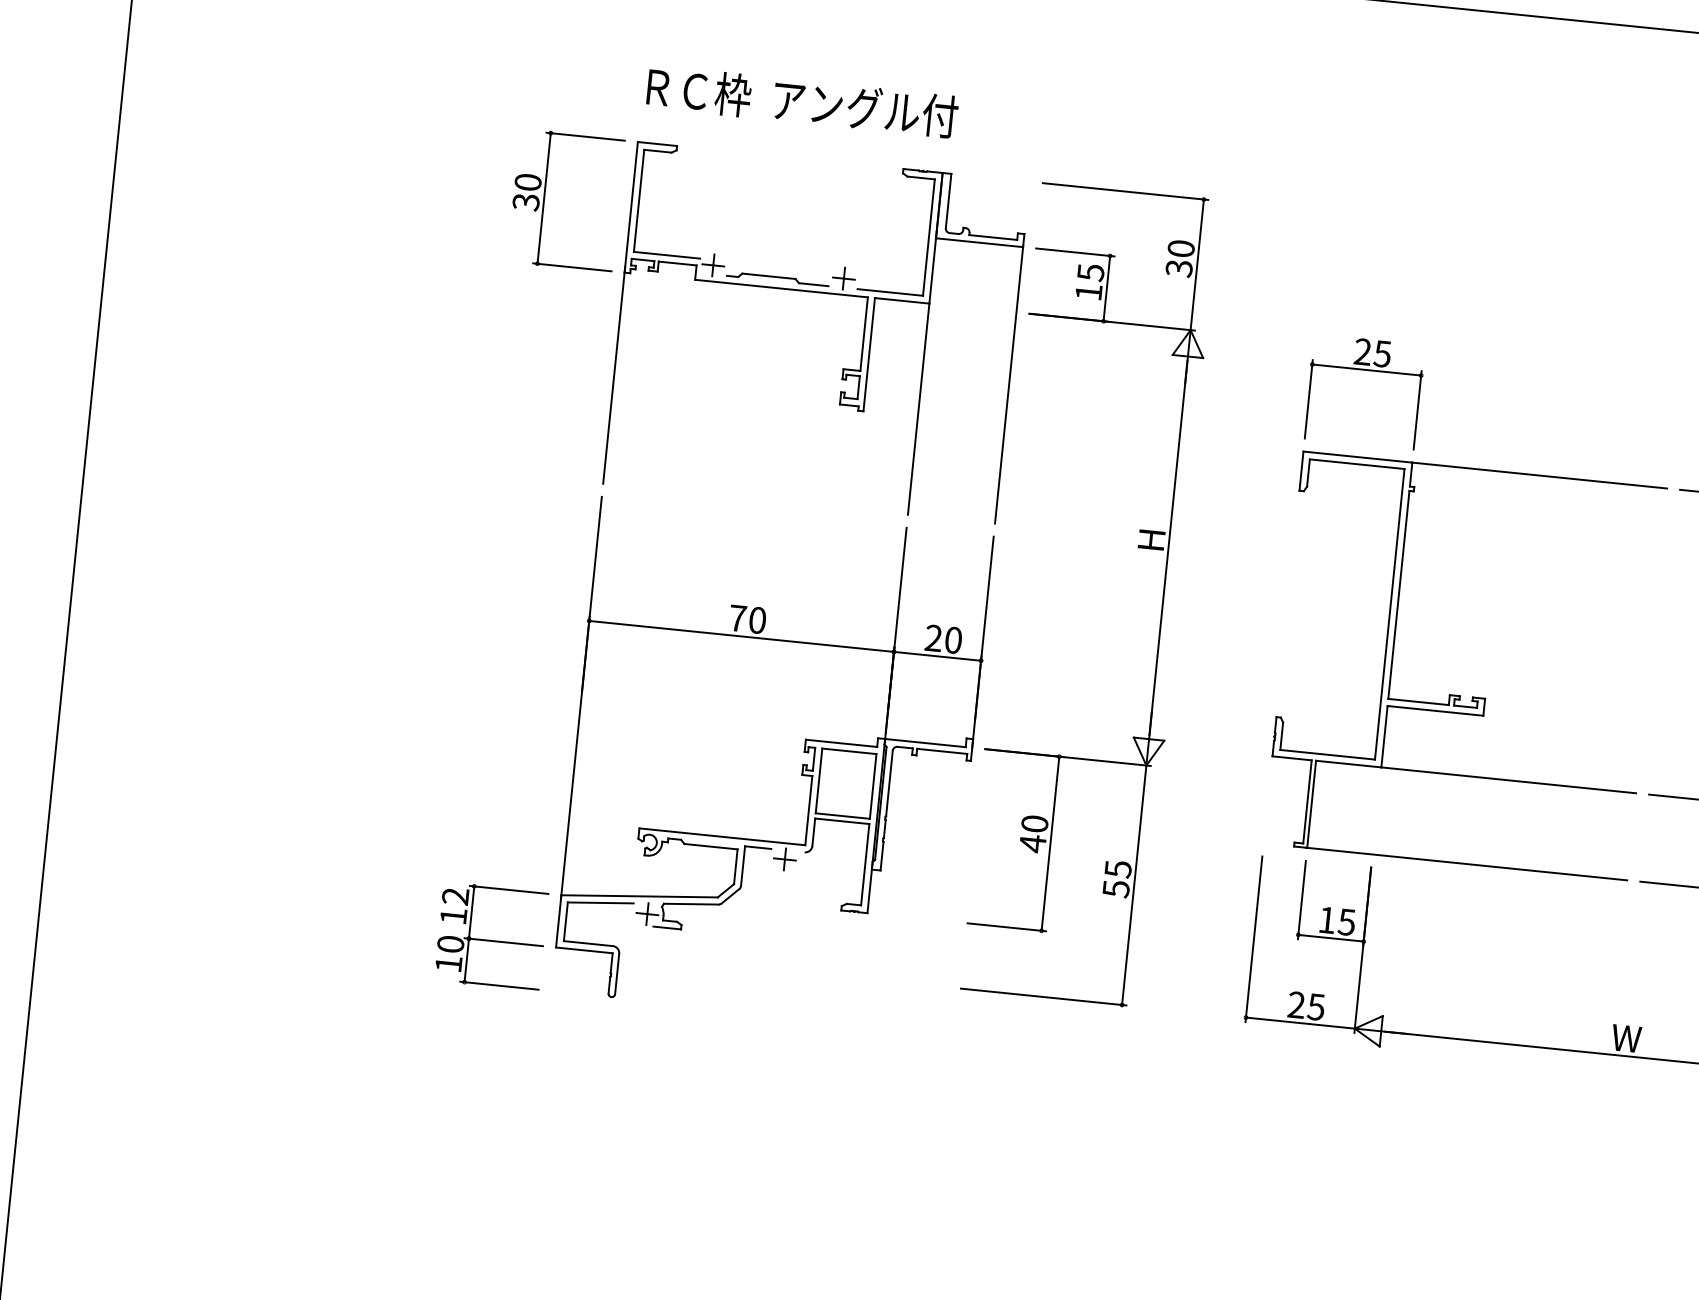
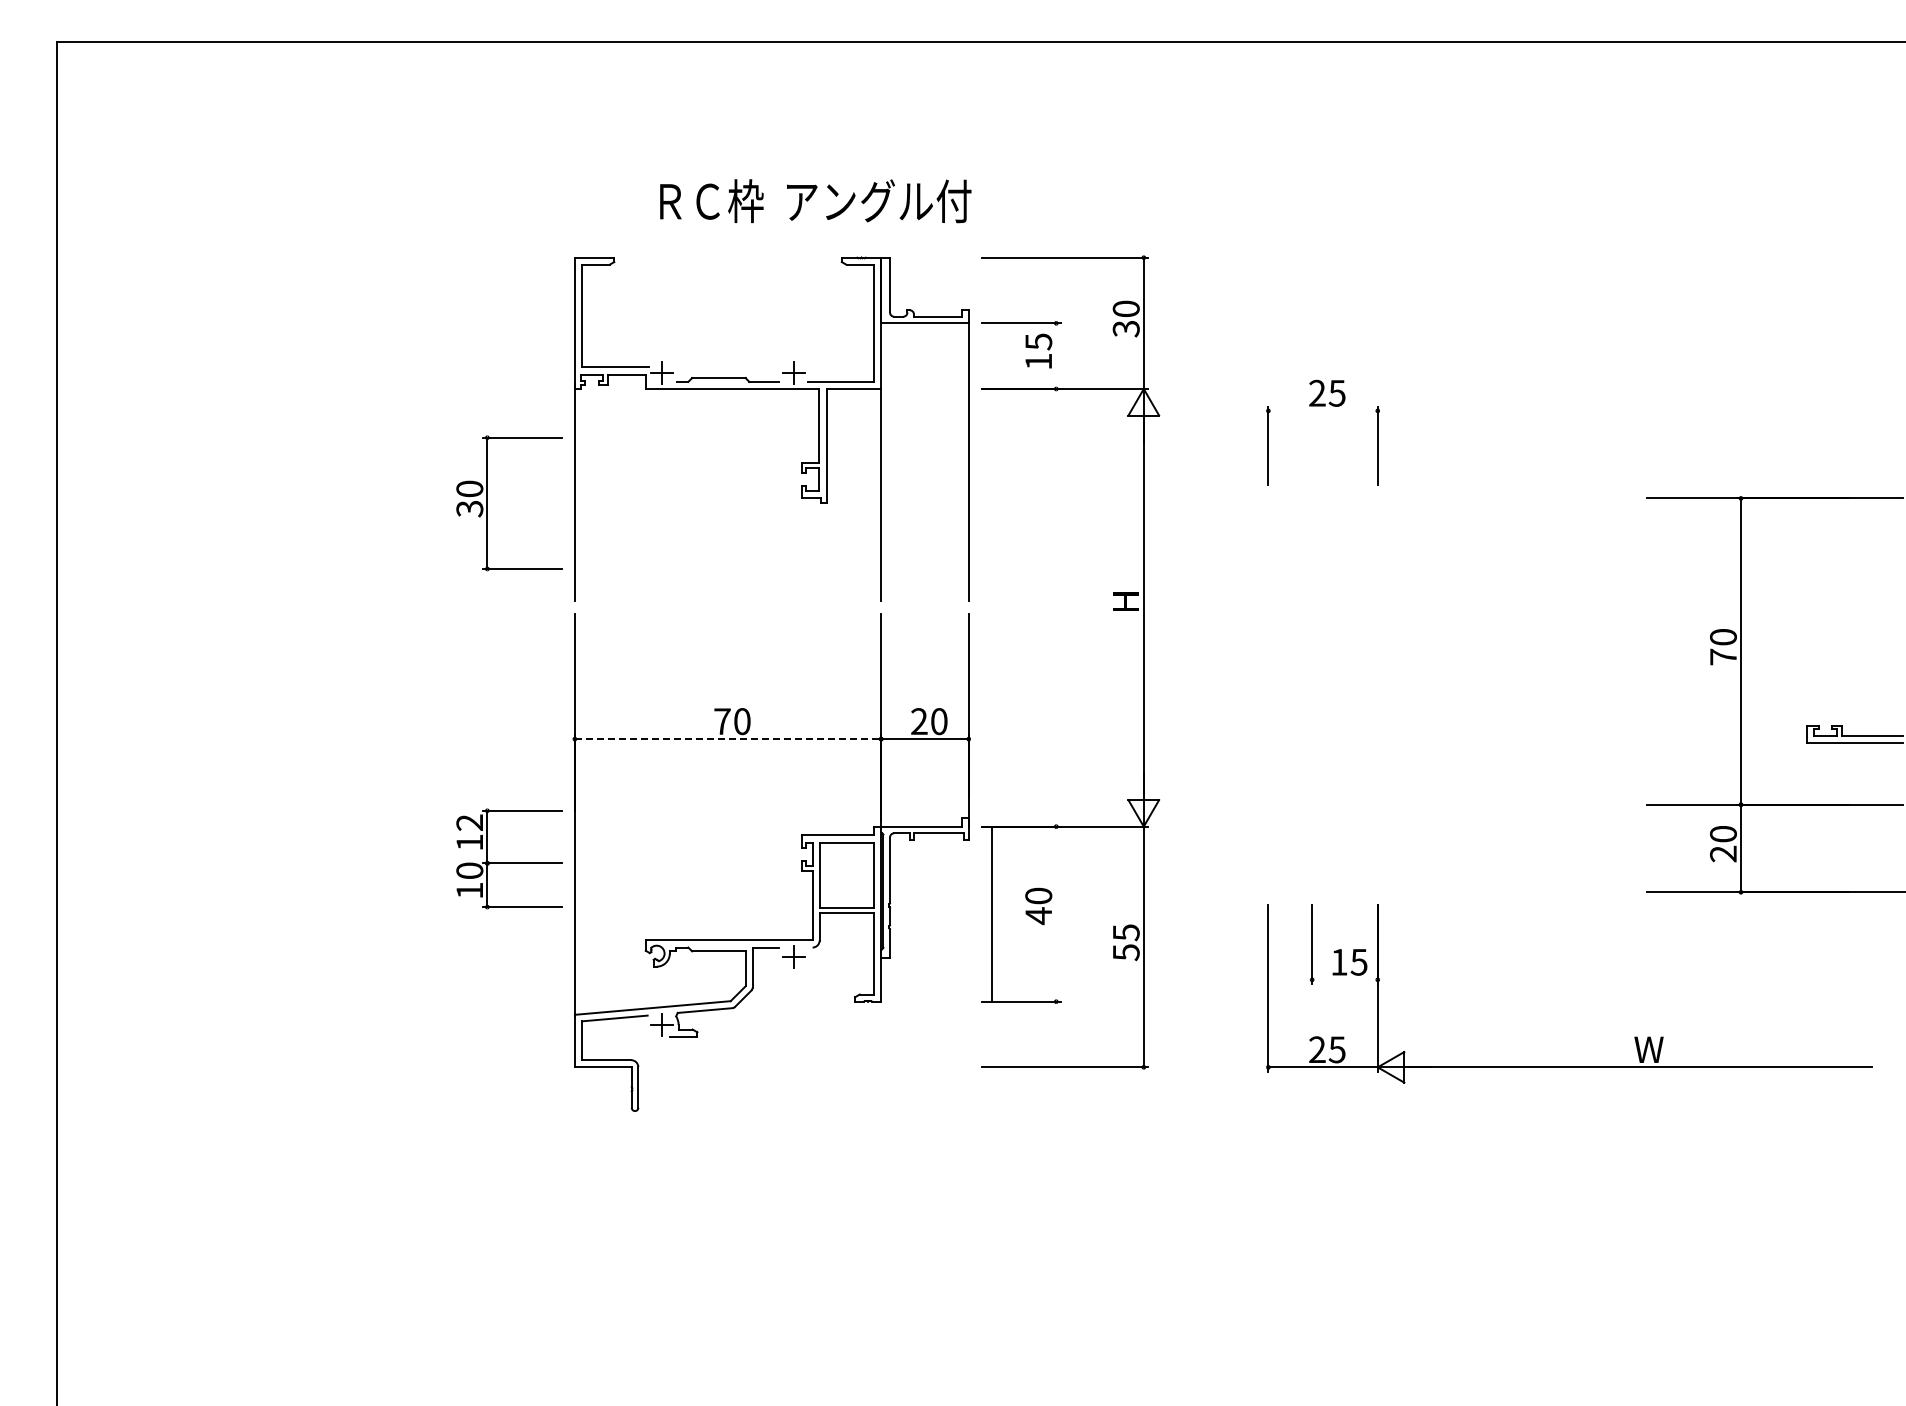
text: (802, 102) -> (815, 201), moved
part: (544, 198) -> (487, 503), moved
line: (1107, 288) -> (1056, 356), removed
line: (1366, 369) -> (1322, 410), removed
line: (742, 636) -> (728, 739), solid -> dashed
part: (1460, 695) -> (1449, 725), removed
line: (1050, 843) -> (992, 913), moved
part: (491, 936) -> (509, 858), moved
line: (1330, 937) -> (1344, 979), removed

